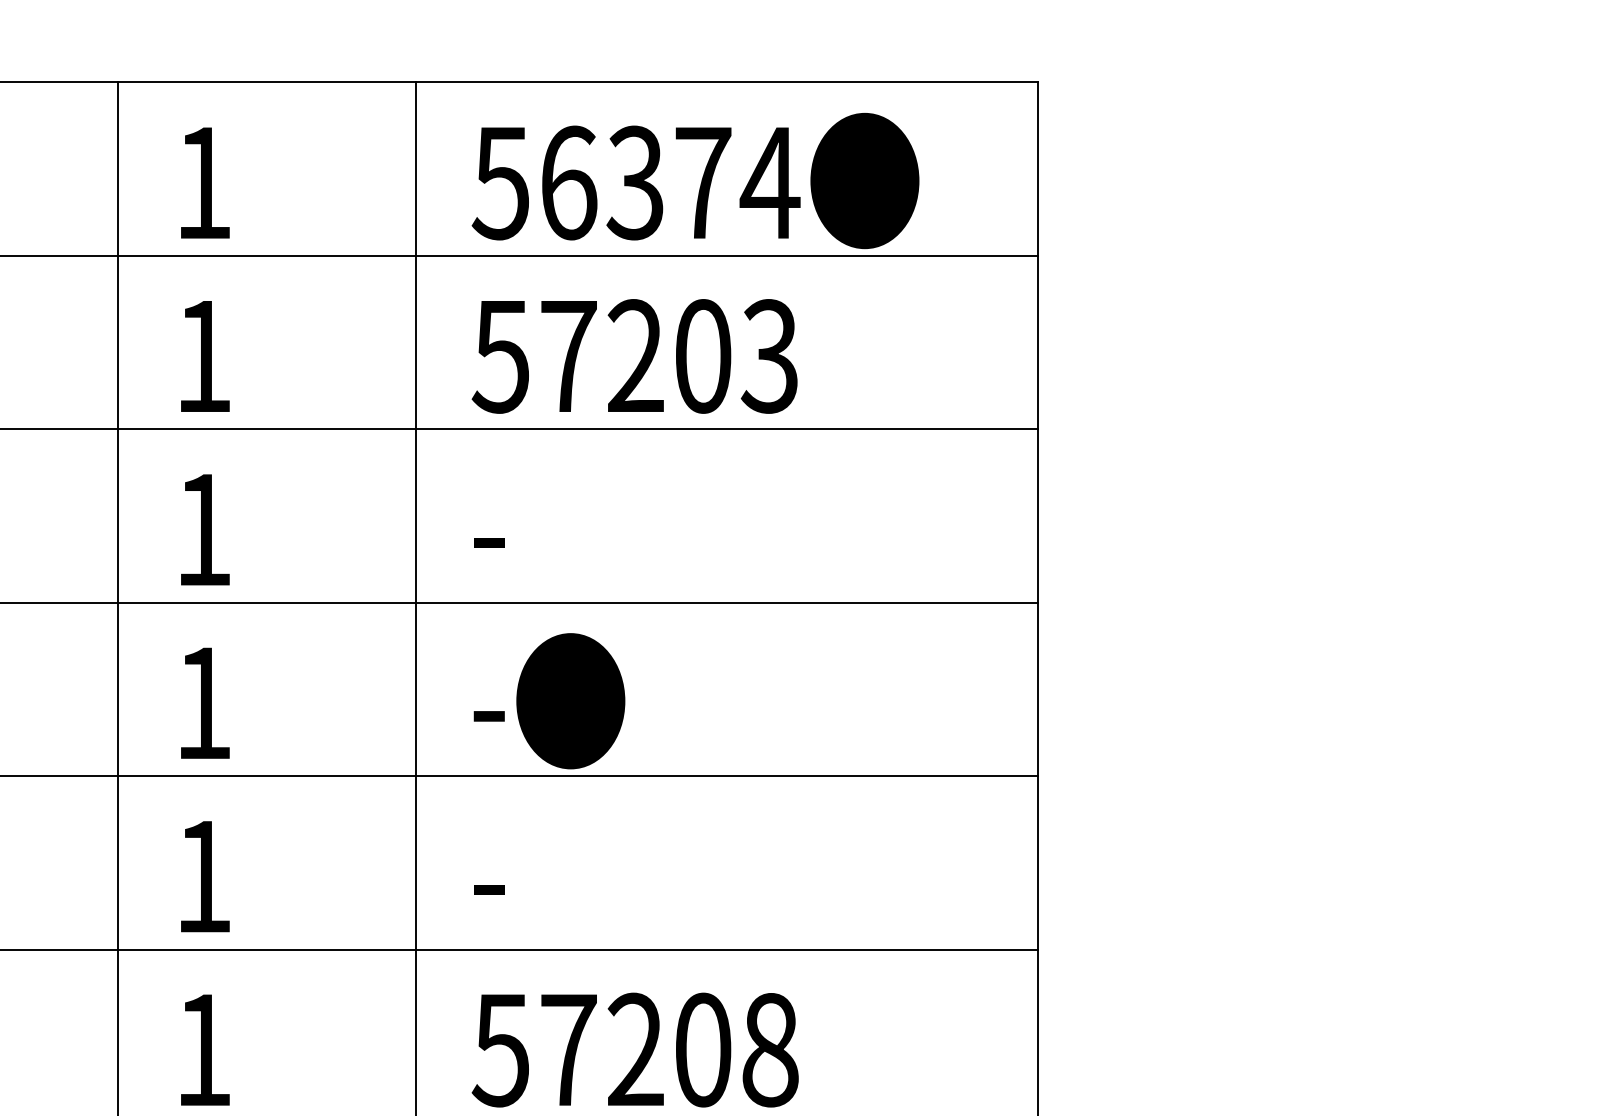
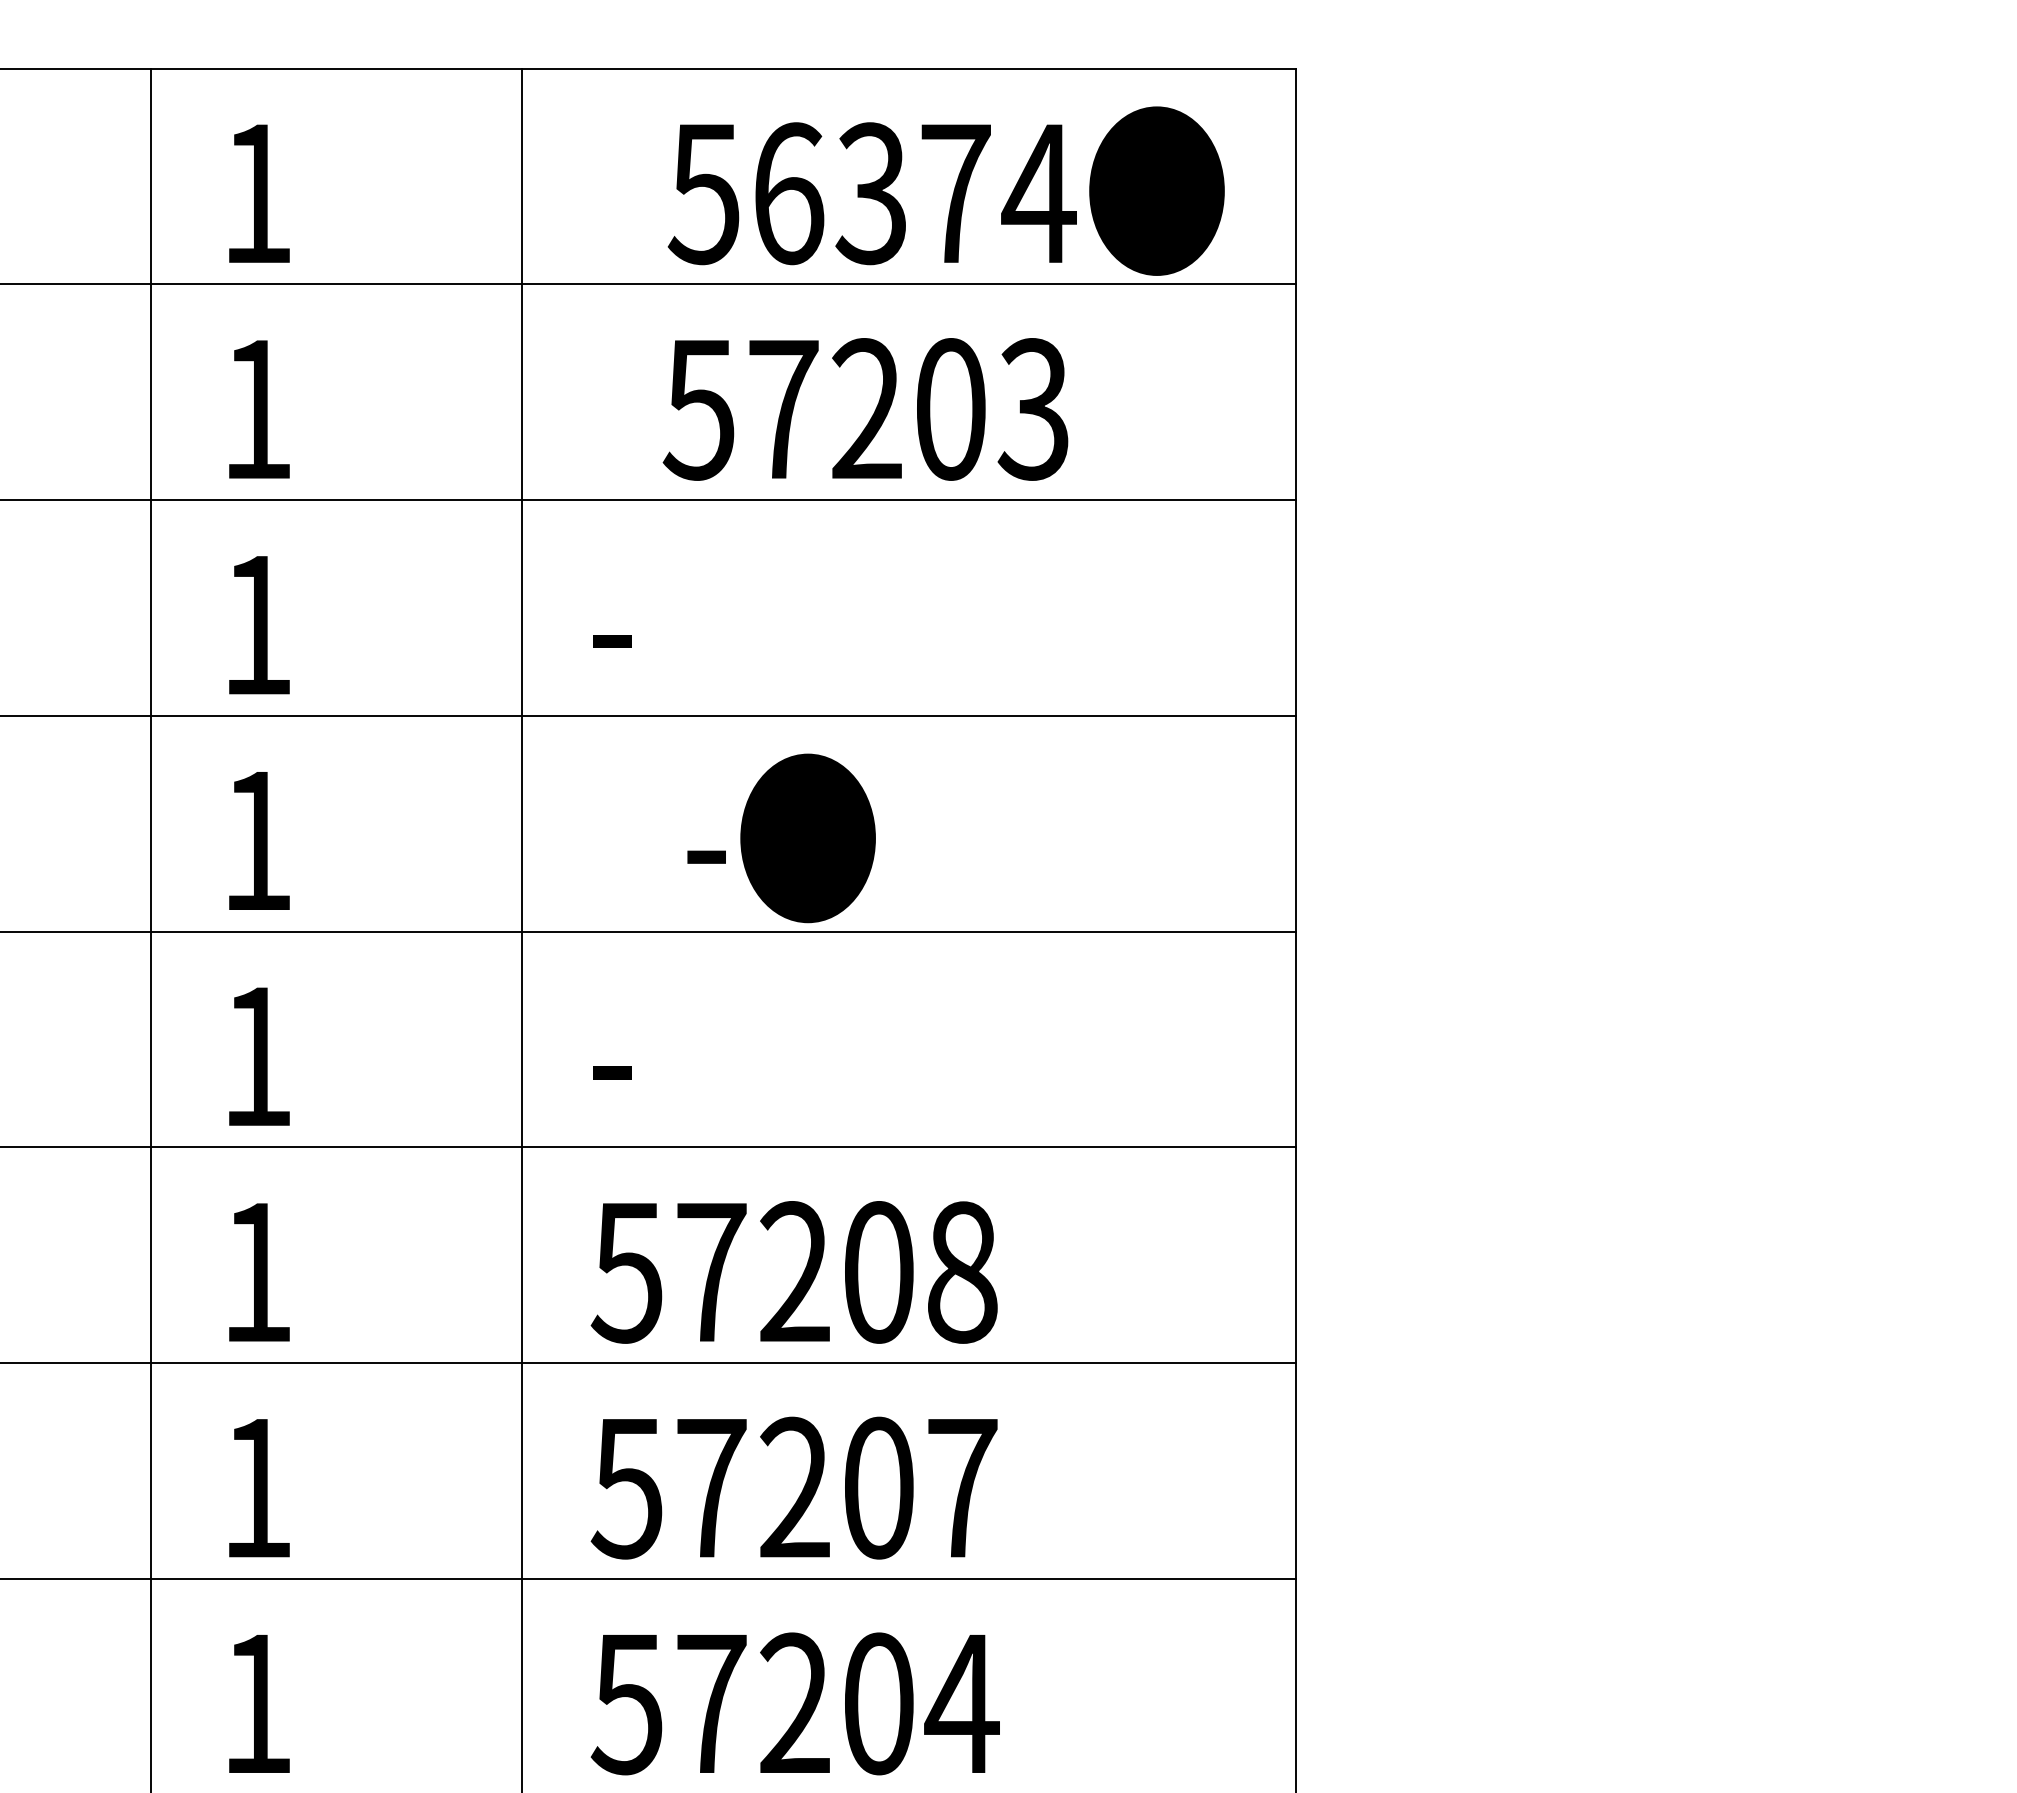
text: (694, 180) -> (945, 190), moved
text: (634, 356) -> (865, 409), moved
text: (549, 701) -> (781, 838), moved

